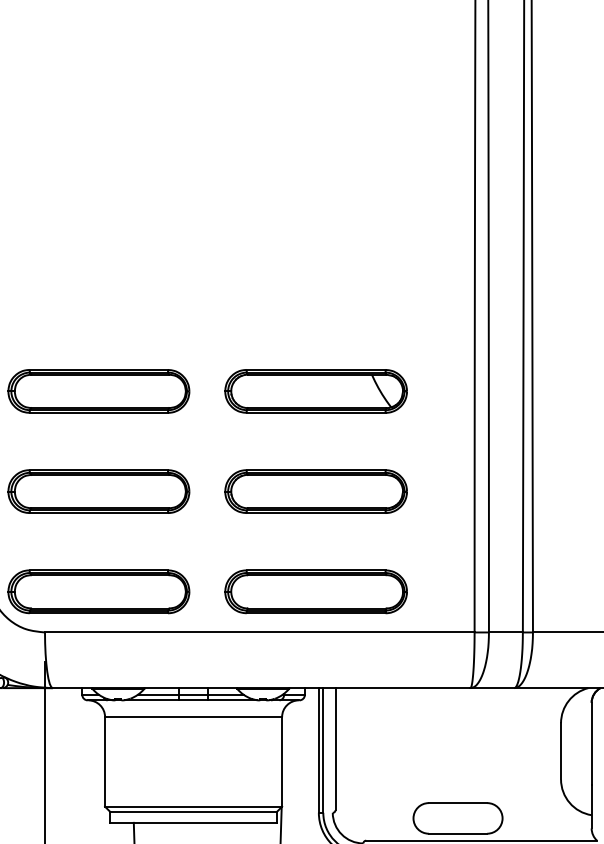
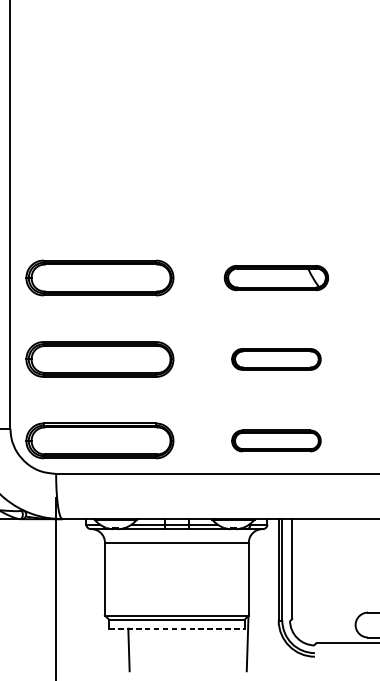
part: (315, 391) -> (275, 278), size x0.7
part: (315, 491) -> (275, 359), size x0.6
part: (315, 591) -> (275, 440), size x0.6
line: (193, 822) -> (176, 628), solid -> dashed

